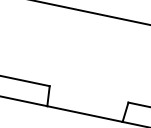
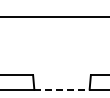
line: (84, 113) -> (61, 89), solid -> dashed

